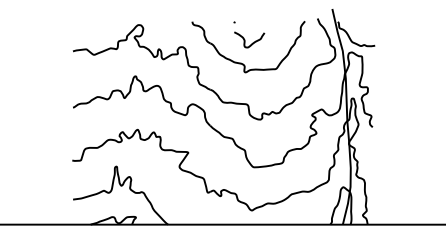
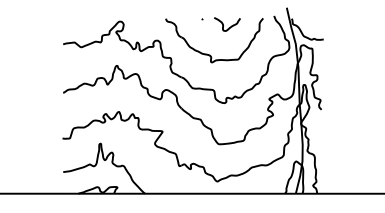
curve: (250, 43) -> (228, 27), moved

